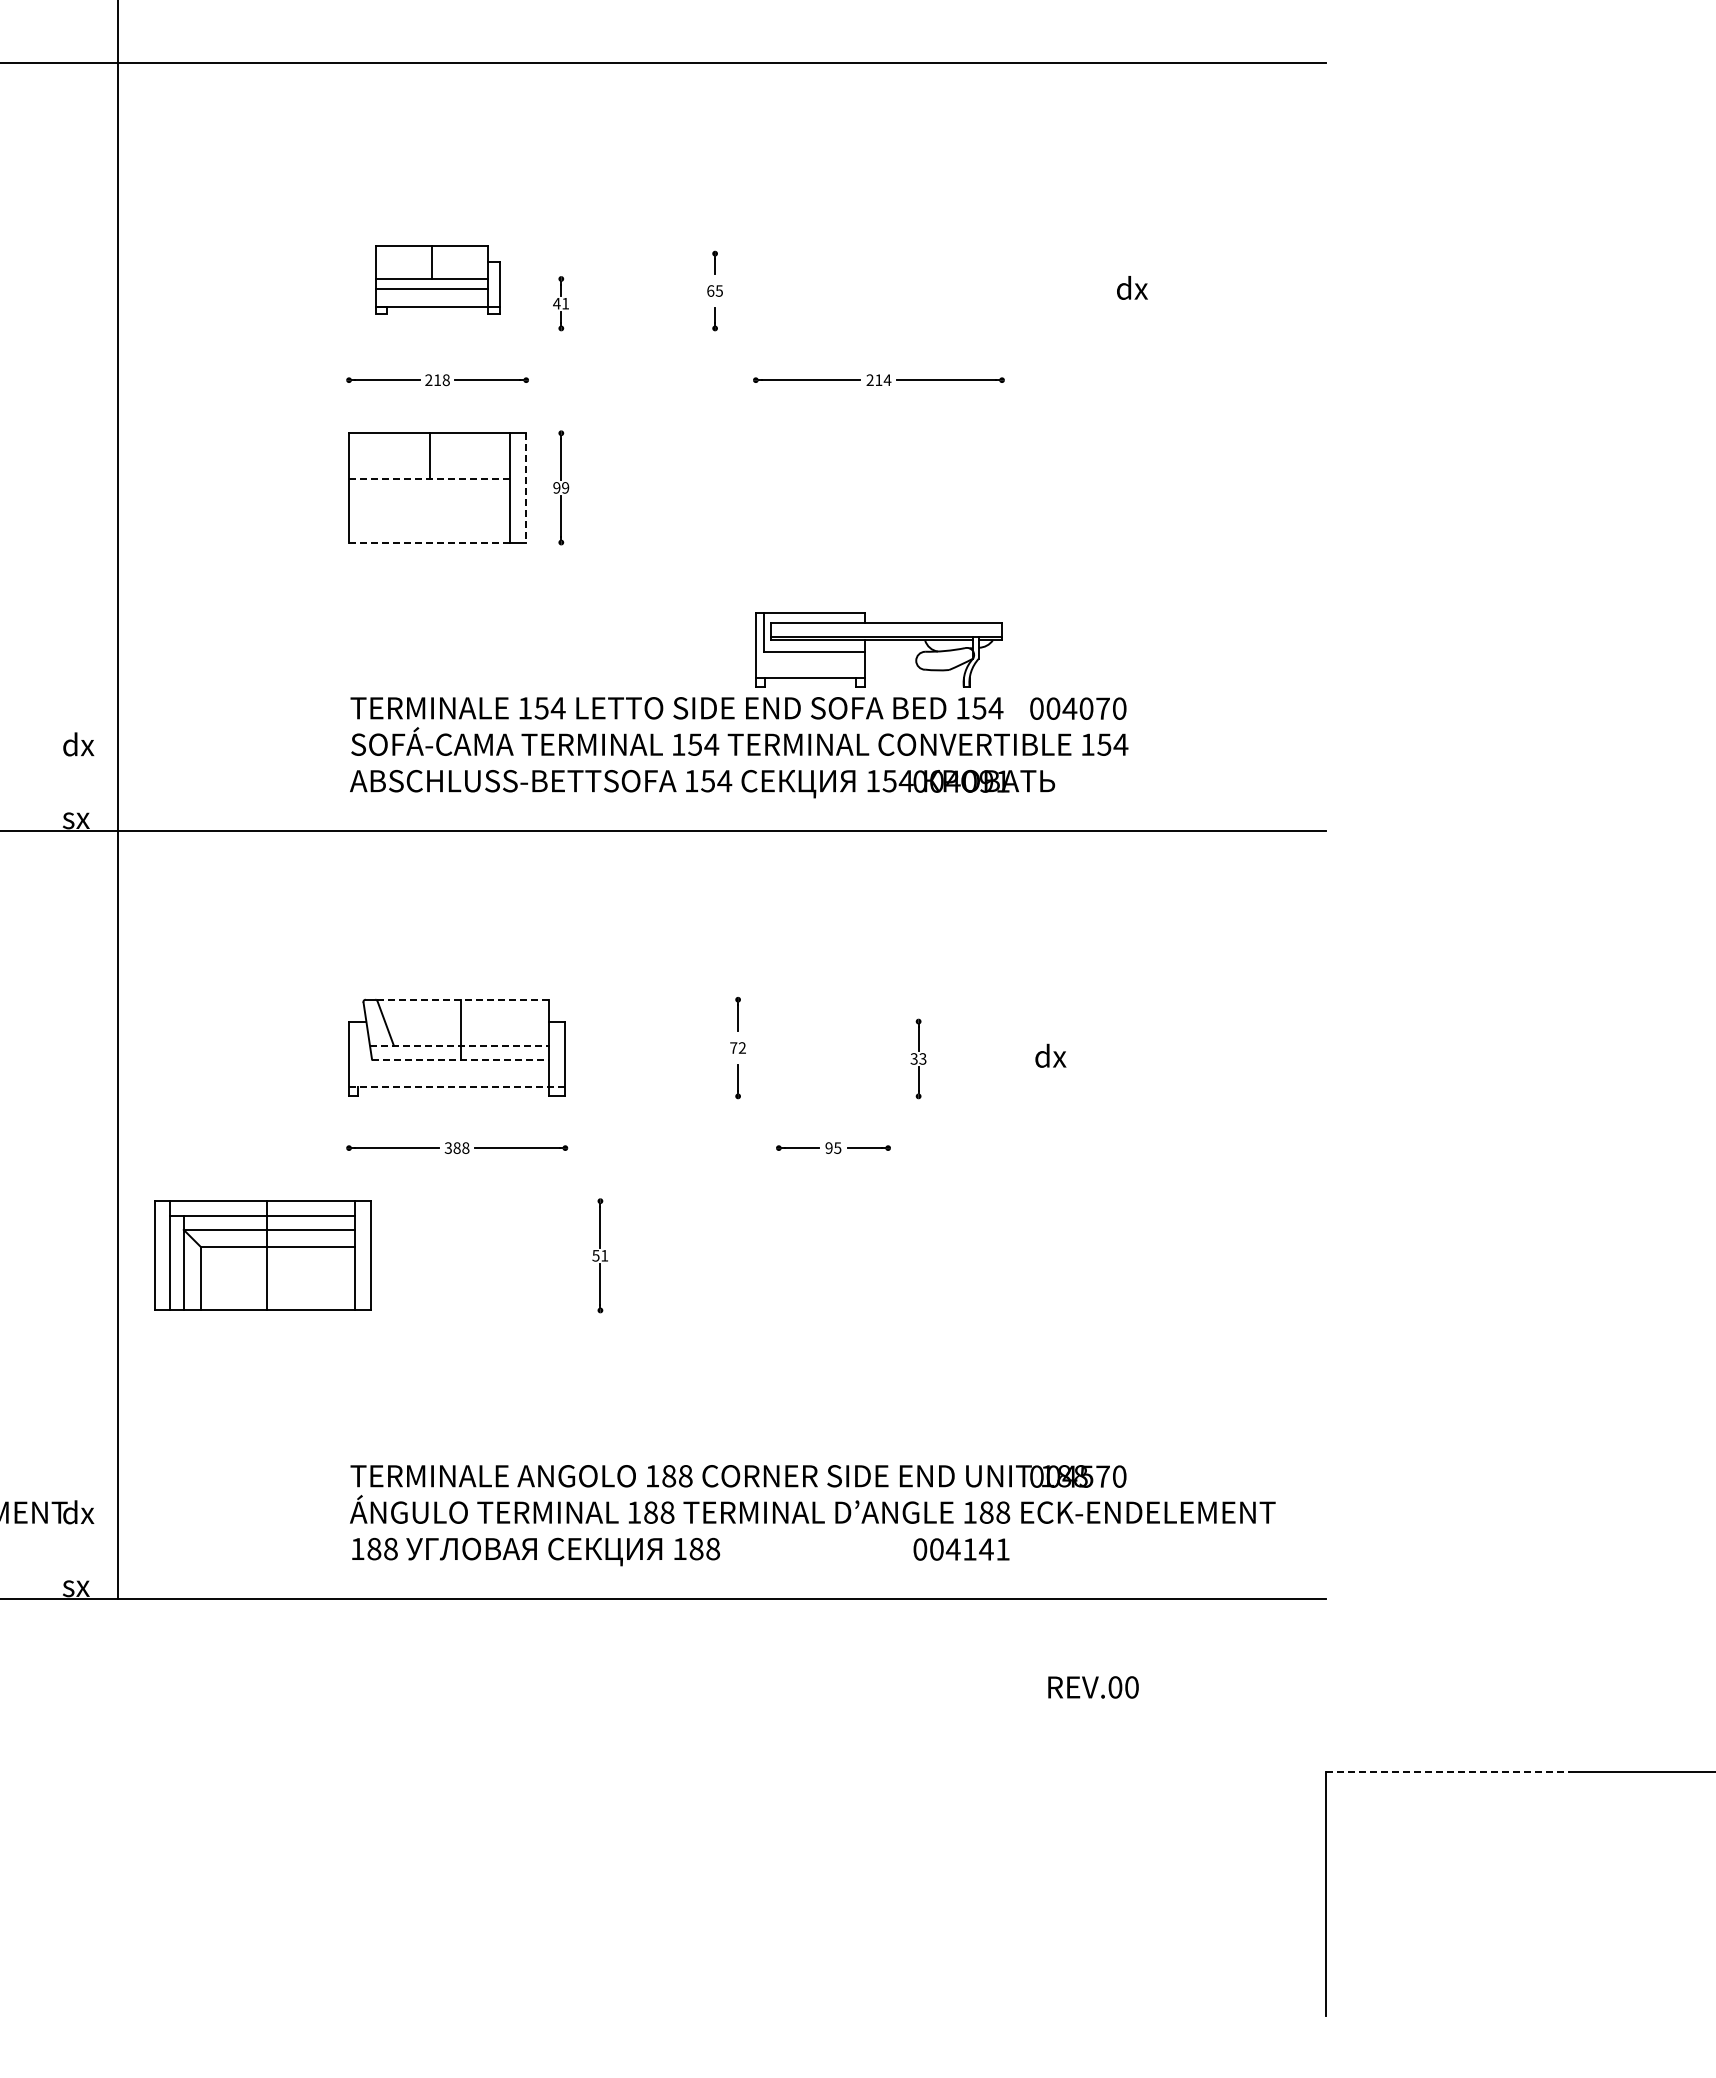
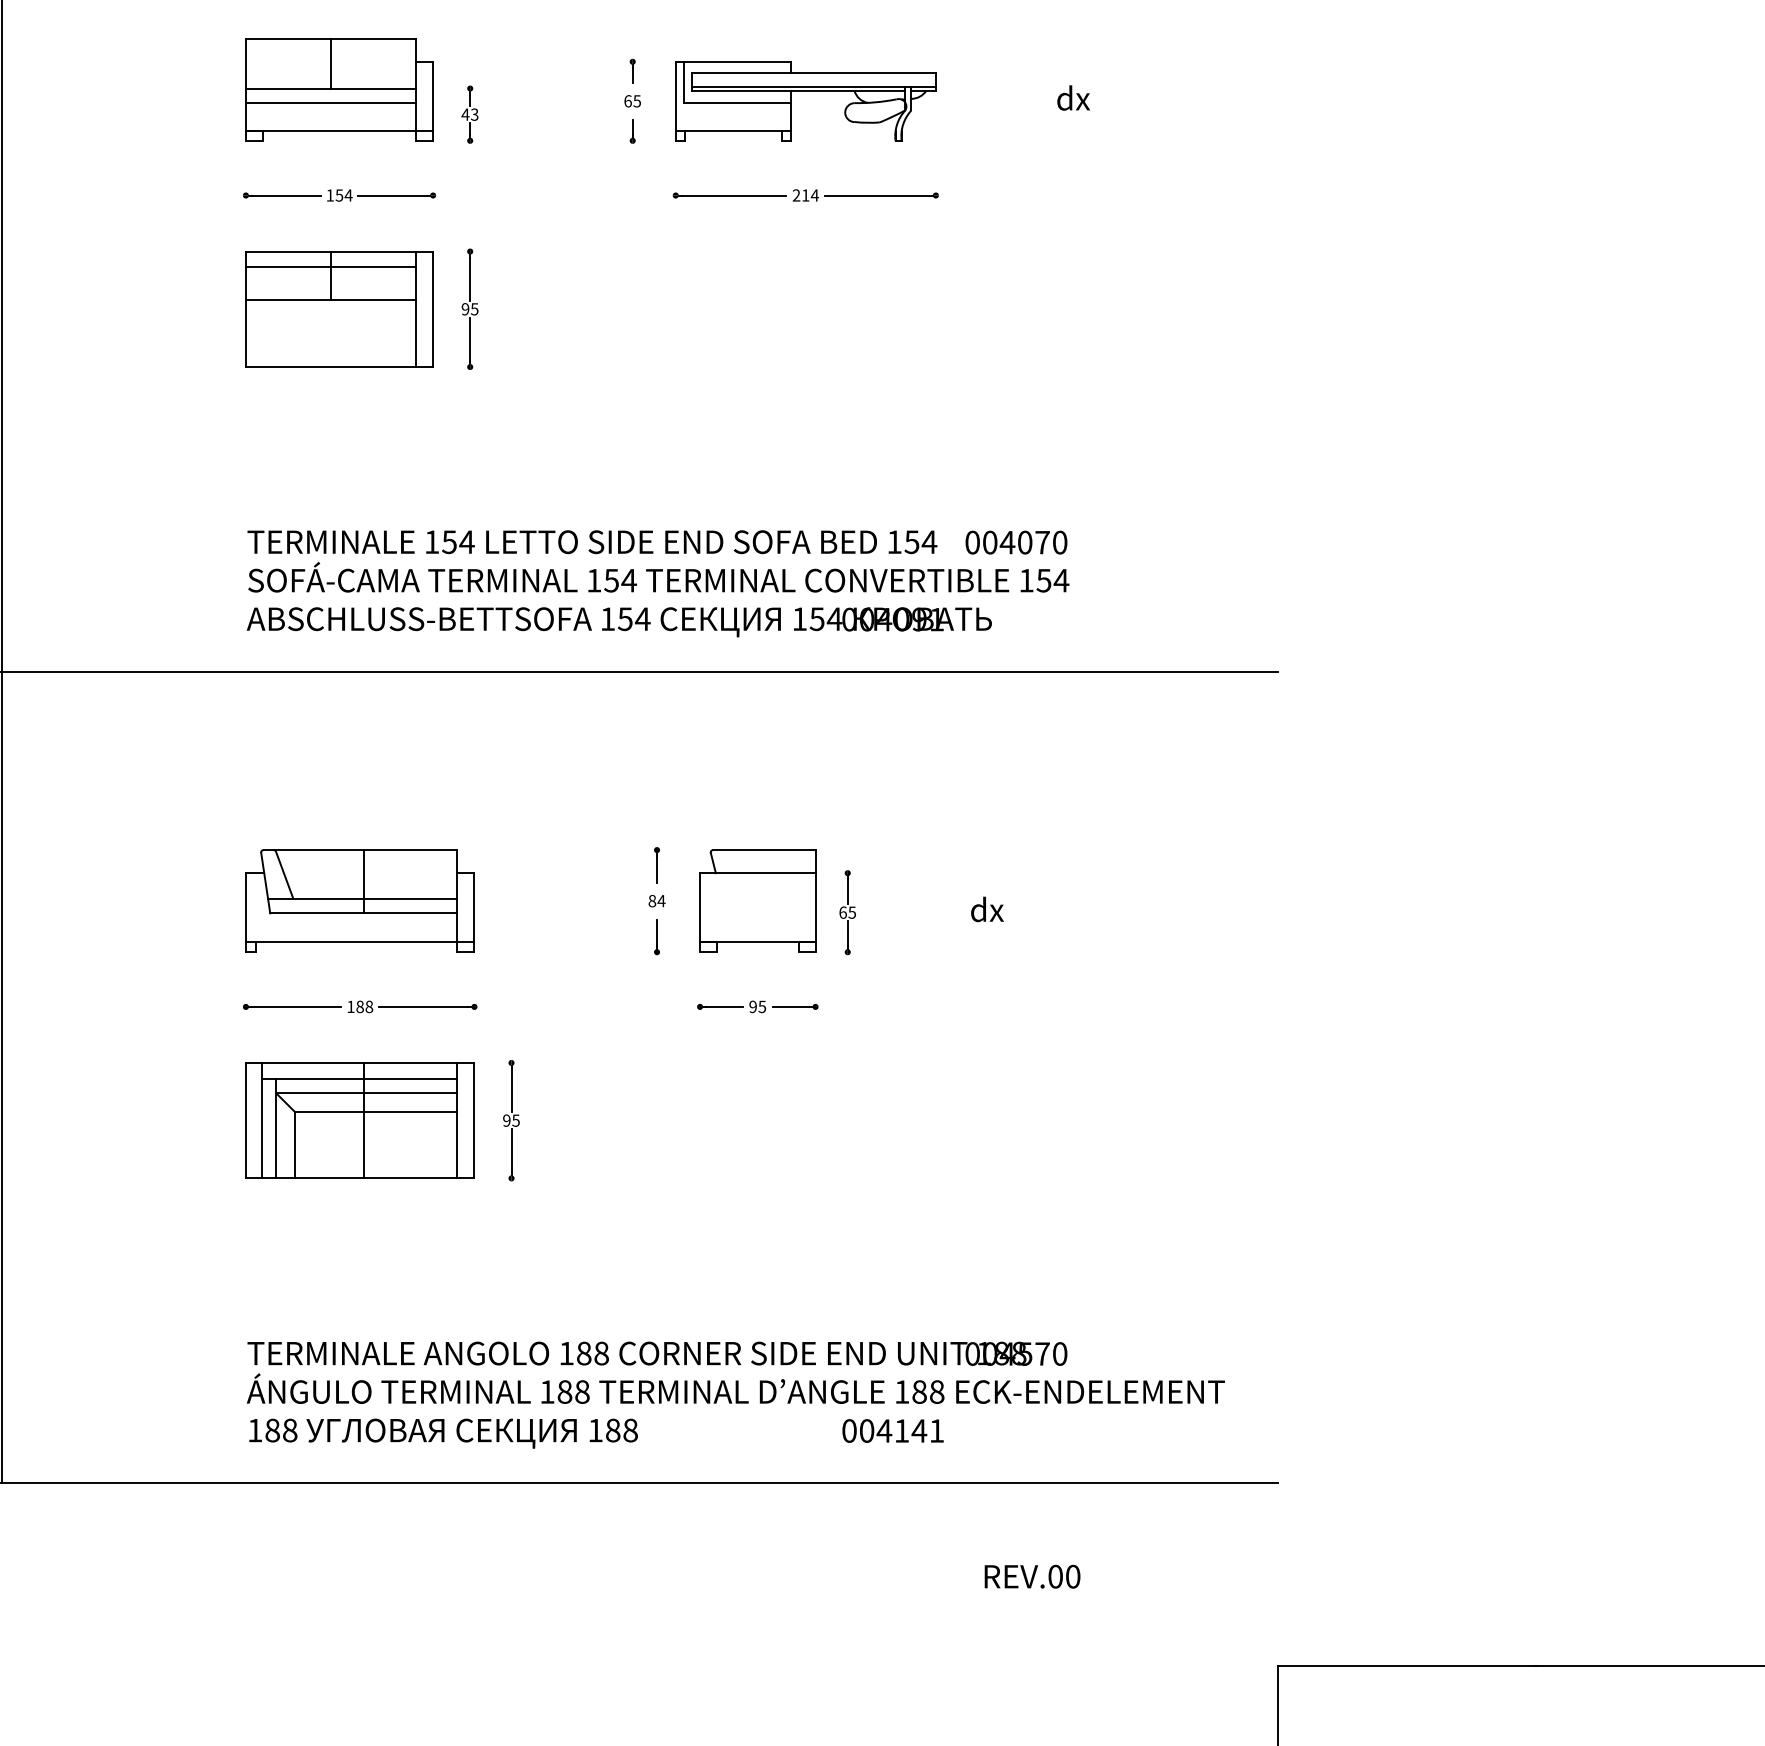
part: (437, 279) -> (339, 89), size x1.43
text: (565, 303) -> (474, 114), 41 -> 43
text: (437, 380) -> (339, 195), 218 -> 154
line: (429, 448) -> (330, 267), added
line: (429, 479) -> (330, 300), dashed -> solid
line: (526, 487) -> (433, 308), dashed -> solid
text: (565, 487) -> (474, 308), 99 -> 95
line: (429, 542) -> (330, 366), dashed -> solid
part: (878, 640) -> (805, 91), moved
line: (462, 999) -> (365, 849), dashed -> solid
line: (459, 1045) -> (362, 898), dashed -> solid
text: (738, 1047) -> (657, 900), 72 -> 84
part: (833, 1047) -> (757, 900), added
text: (918, 1058) -> (847, 912), 33 -> 65
line: (460, 1059) -> (363, 913), dashed -> solid
line: (457, 1087) -> (360, 942), dashed -> solid
text: (447, 1147) -> (349, 1006), 388 -> 188
part: (262, 1255) -> (359, 1120), moved
text: (600, 1255) -> (511, 1120), 51 -> 95
line: (1448, 1771) -> (1407, 1665), dashed -> solid

